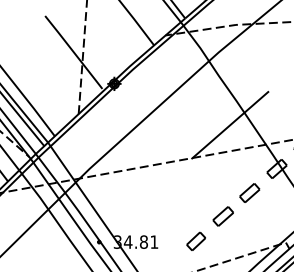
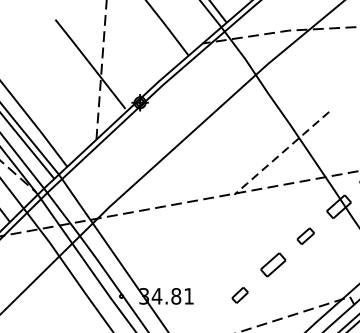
line: (229, 125) -> (280, 153), solid -> dashed
part: (249, 192) -> (305, 235), size x0.7
part: (195, 240) -> (239, 294), size x0.7

